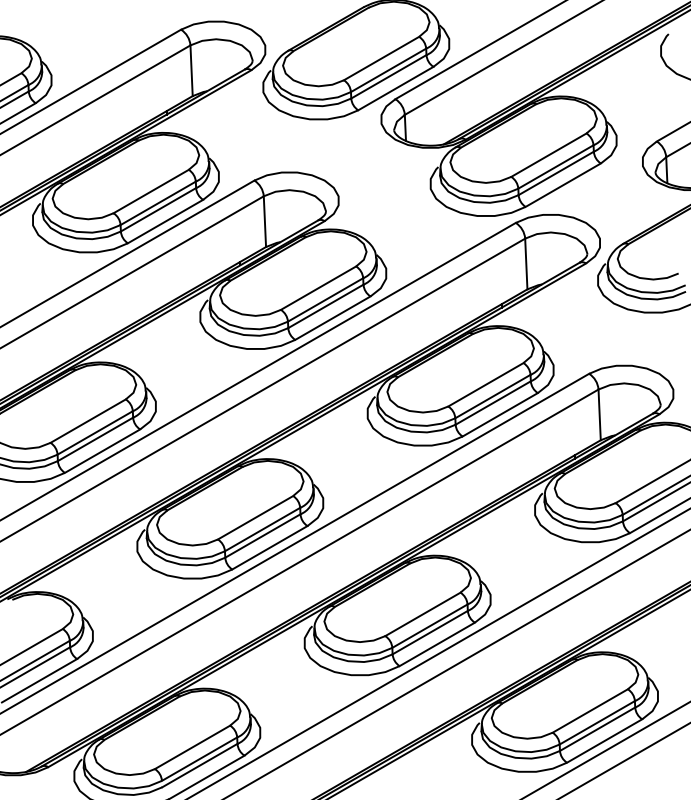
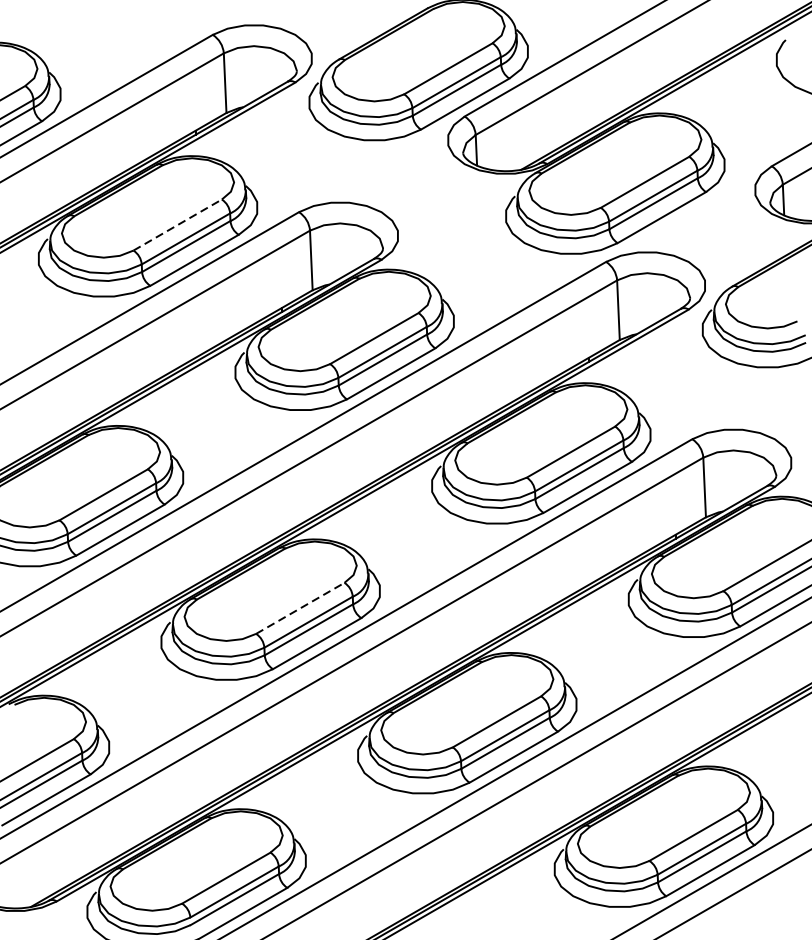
line: (151, 191) -> (178, 225), solid -> dashed
line: (255, 517) -> (300, 608), solid -> dashed

